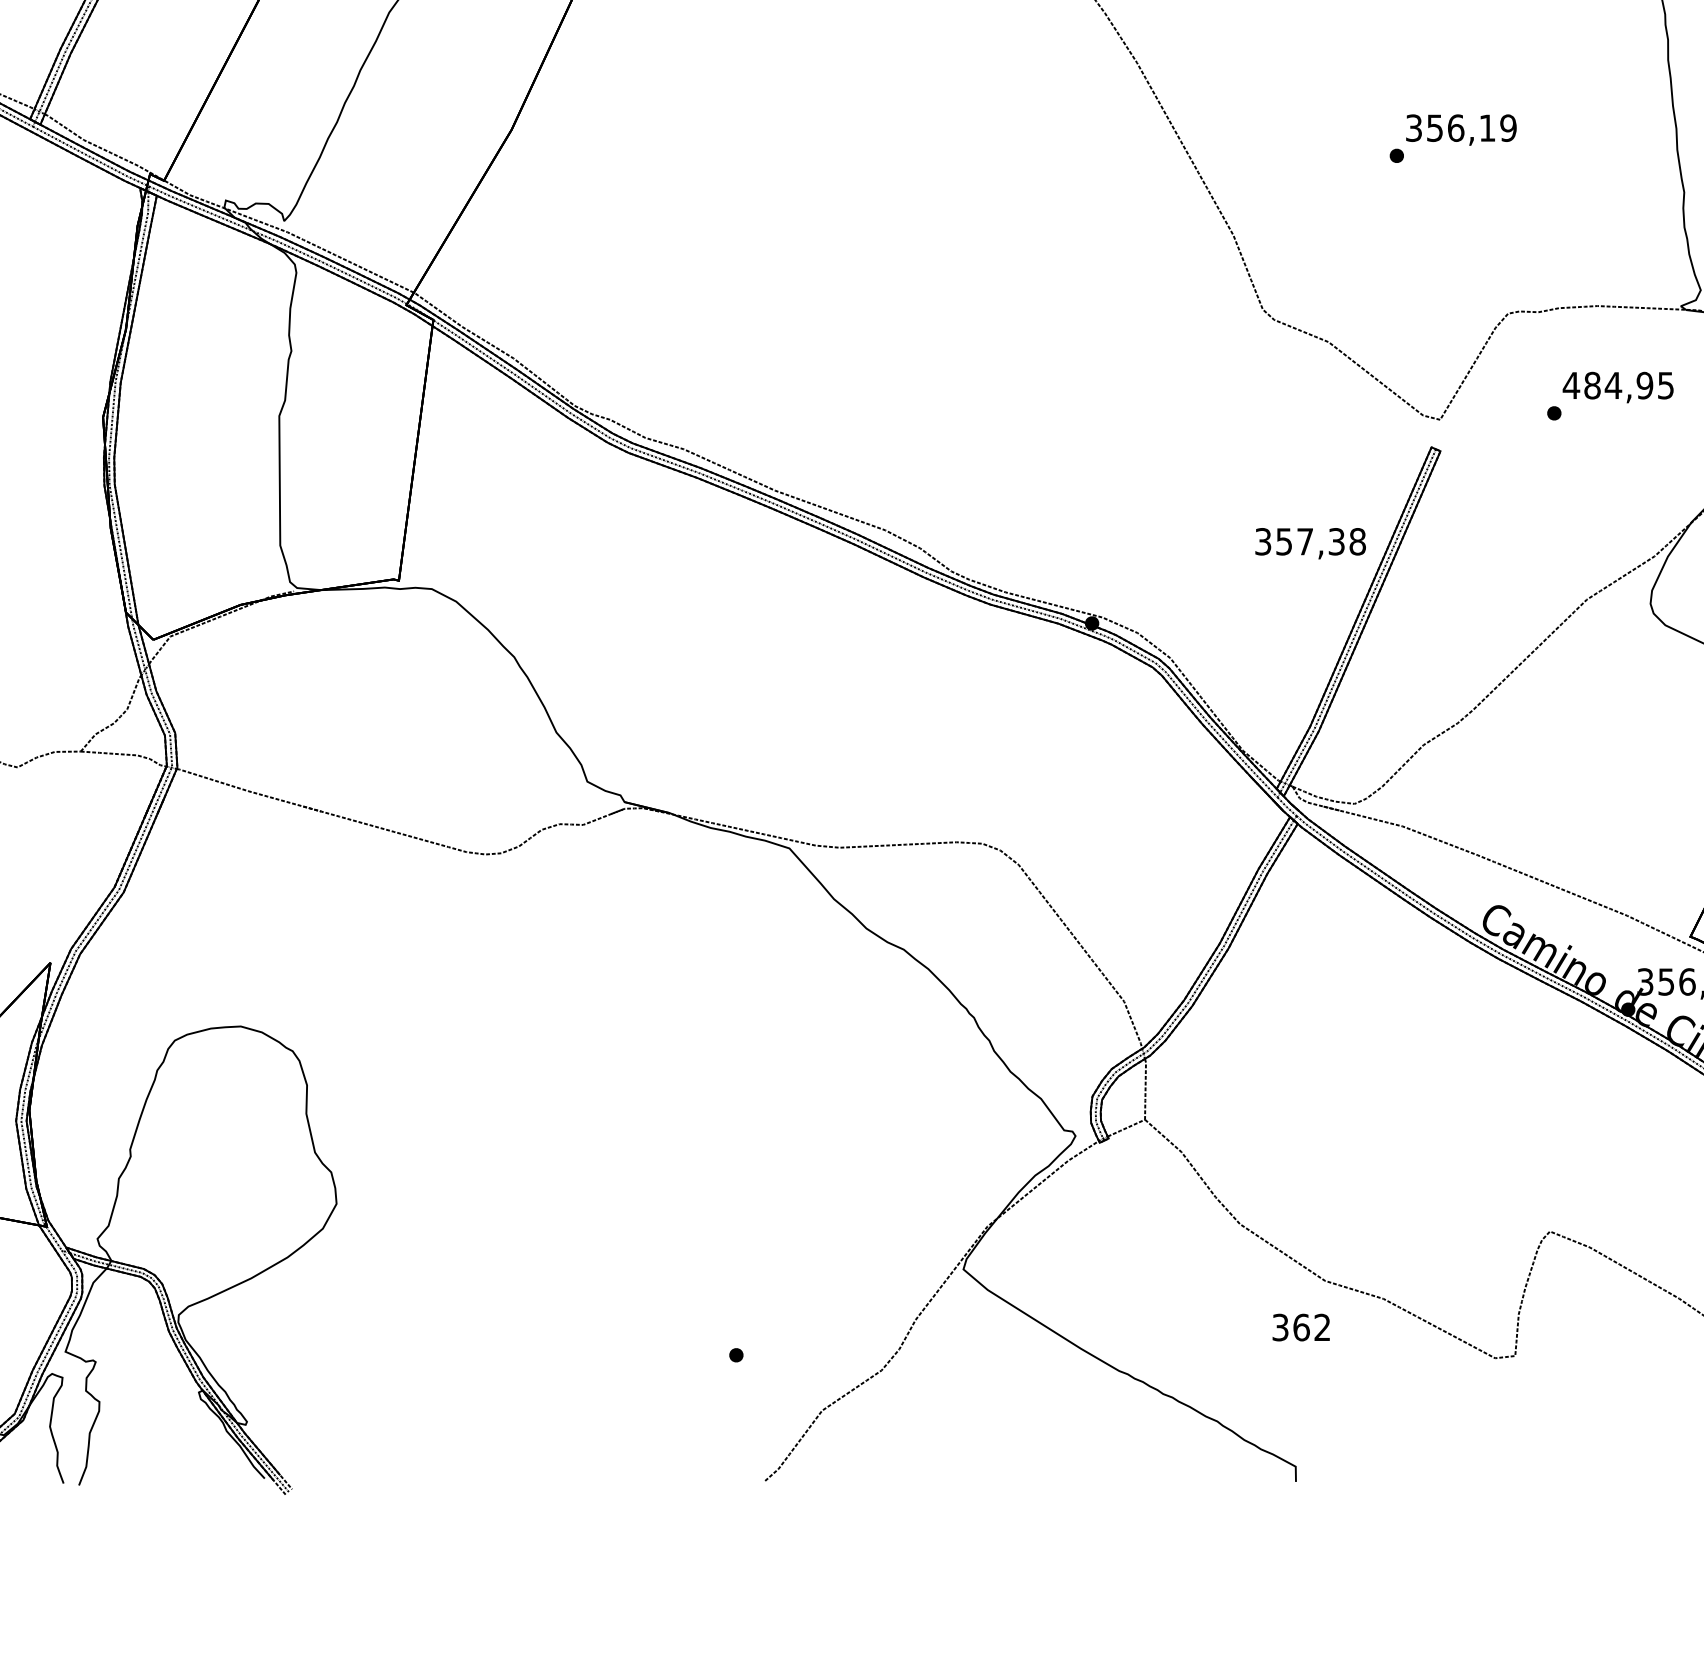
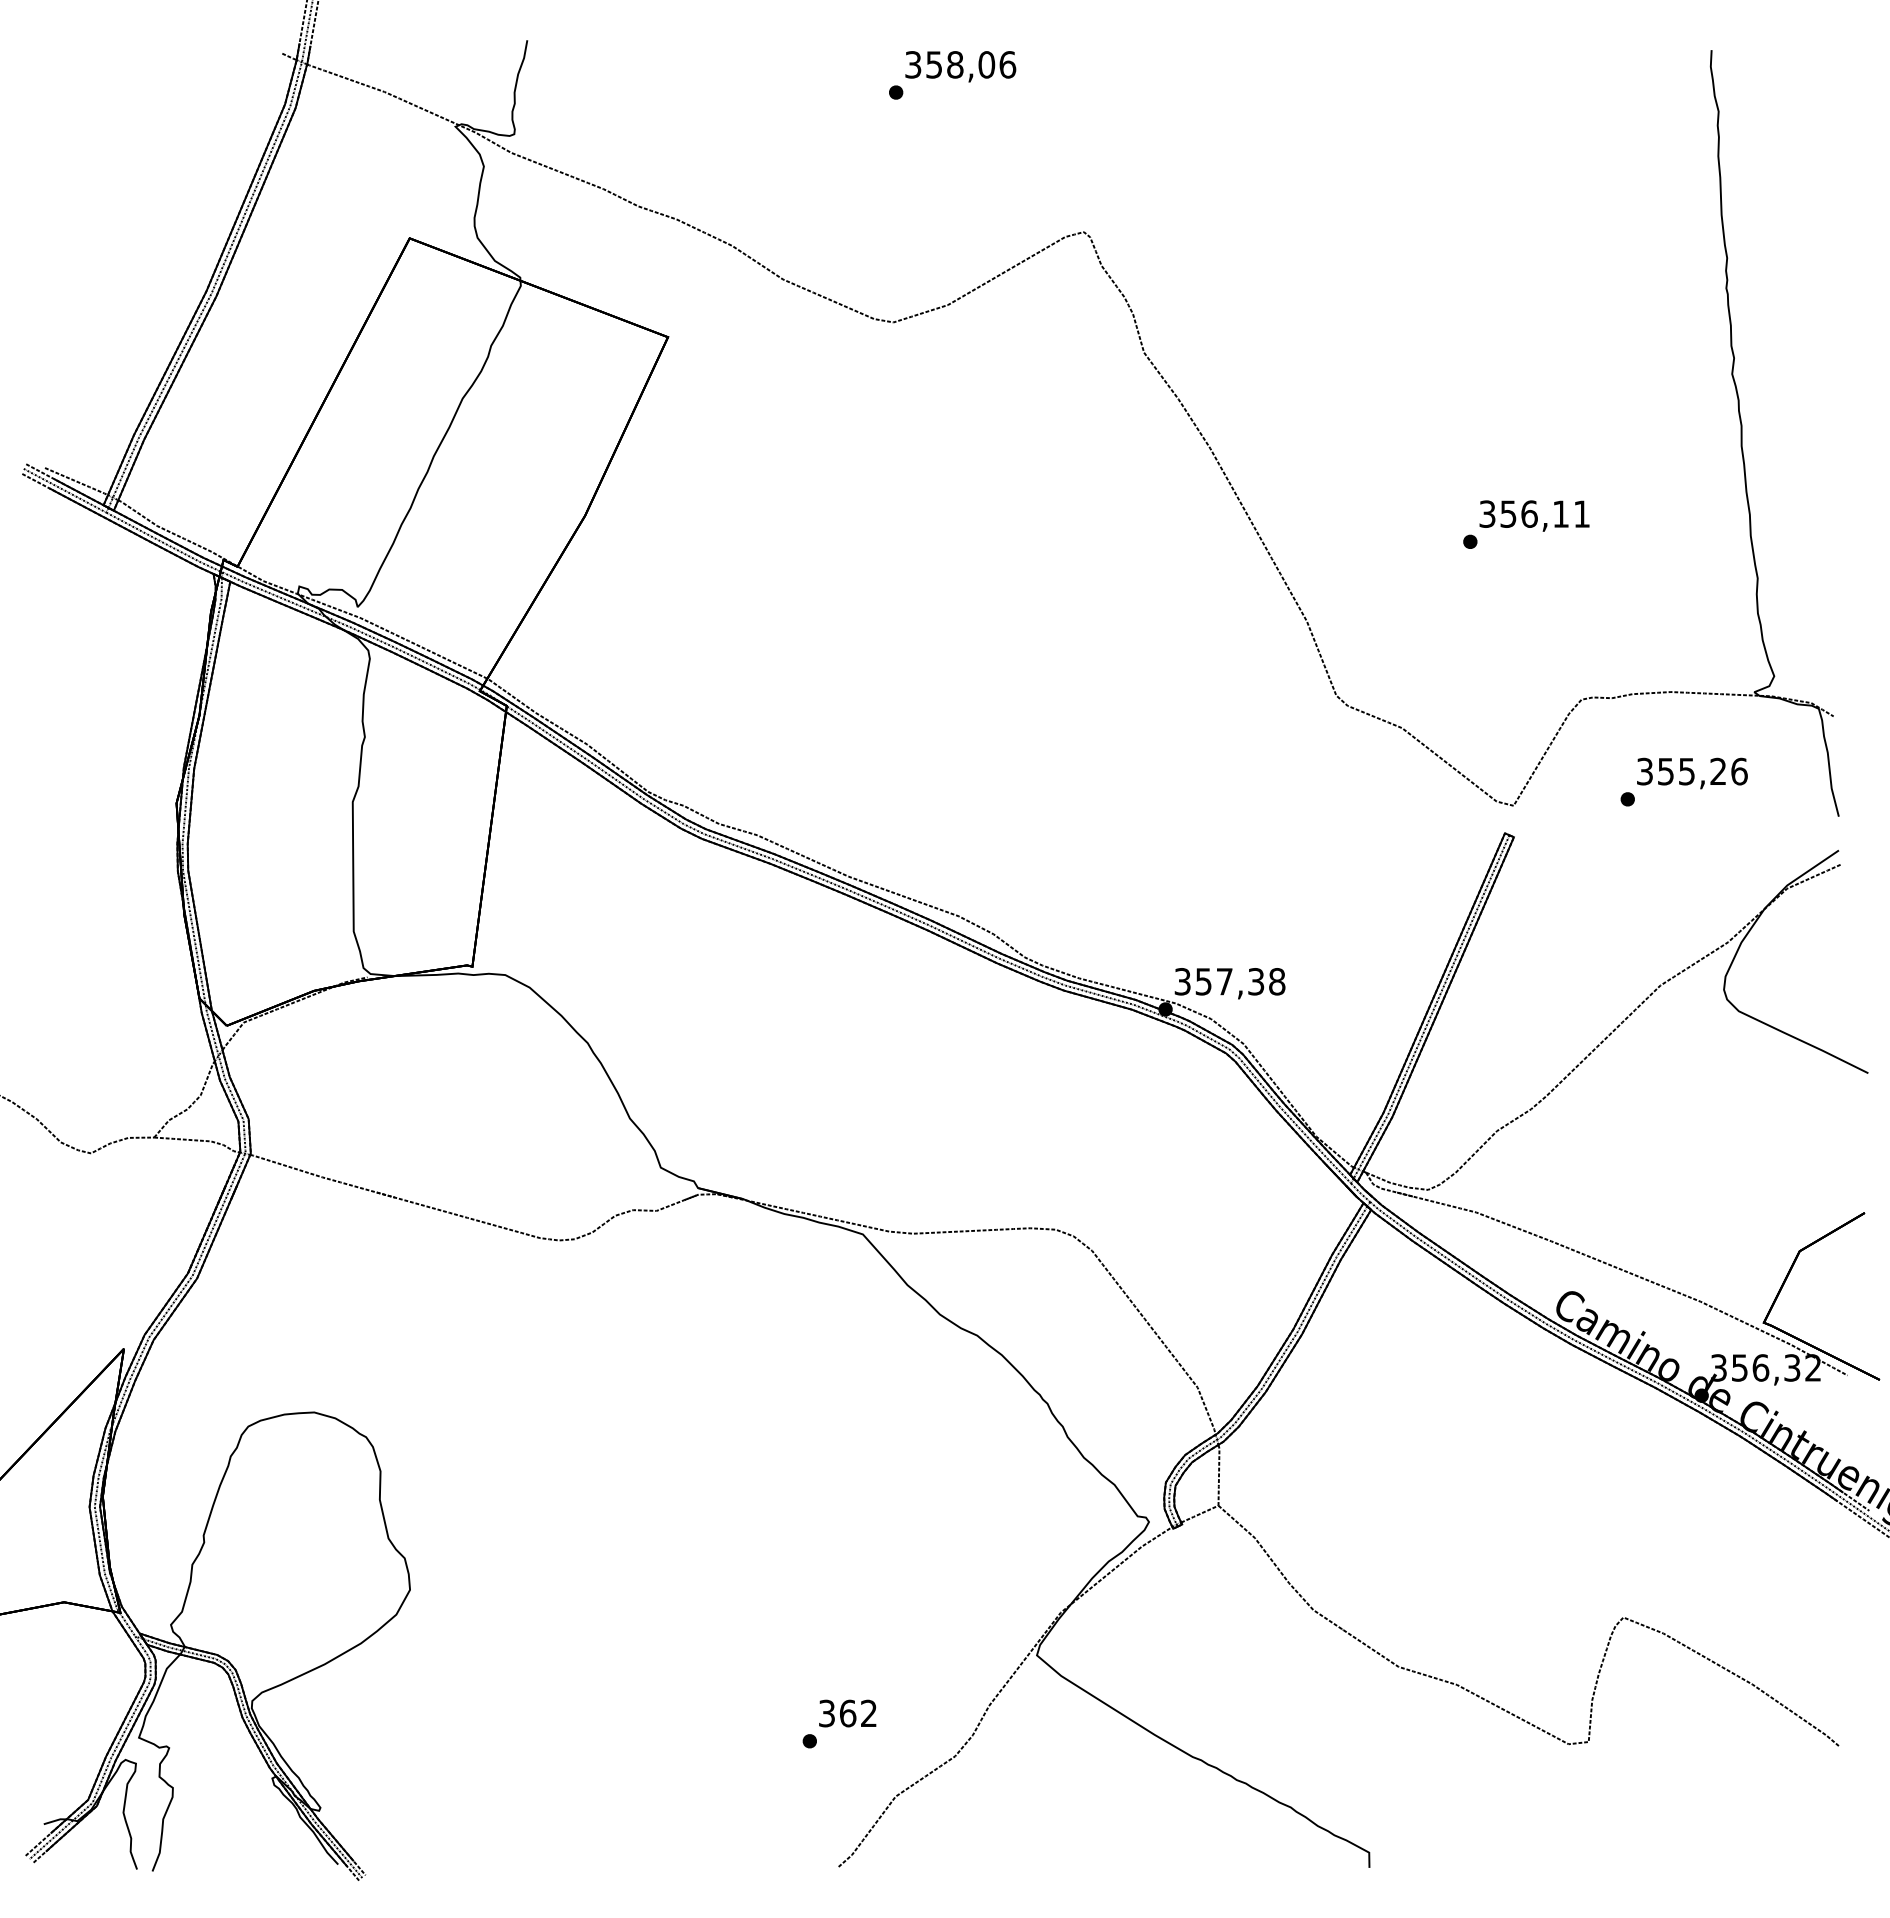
text: (1508, 127) -> (1581, 513), 356,19 -> 356,11
text: (1618, 385) -> (1691, 771), 484,95 -> 355,26
text: (1310, 543) -> (1229, 983), moved
text: (1301, 1327) -> (847, 1713), moved

